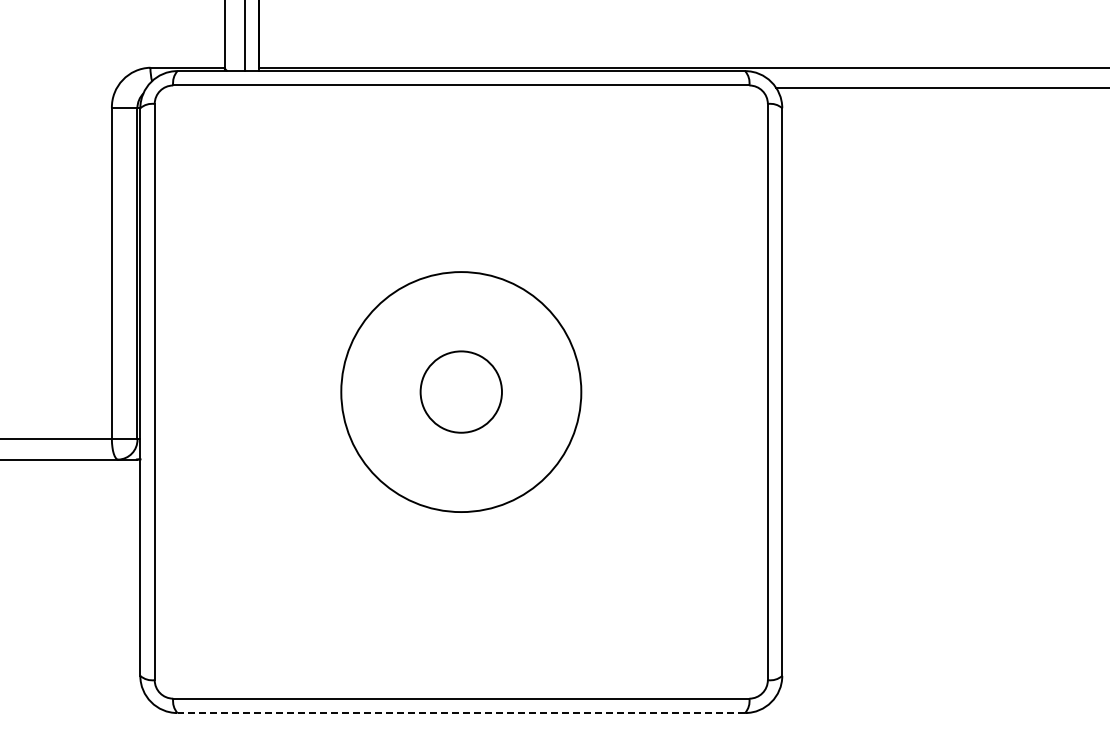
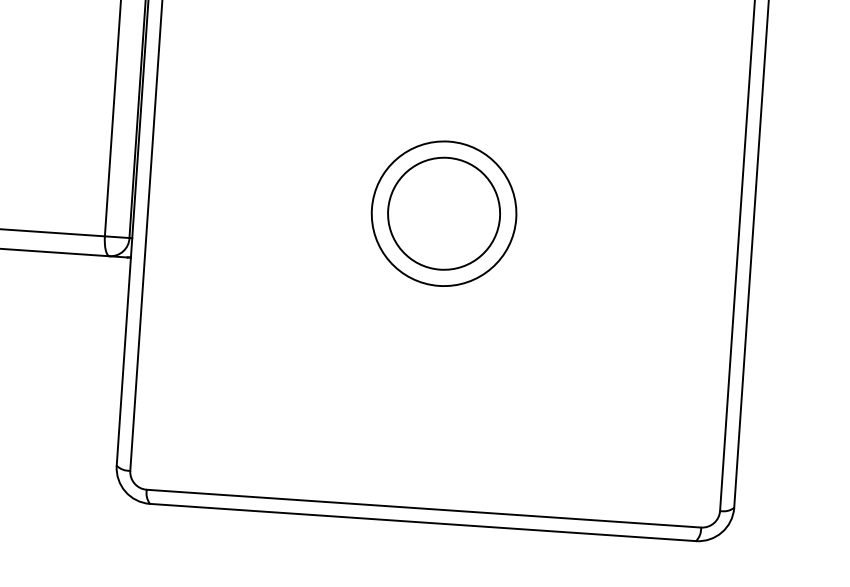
circle: (461, 391) -> (444, 213), size x1.43
circle: (461, 392) -> (444, 214), size x0.62
line: (461, 713) -> (423, 522), dashed -> solid

